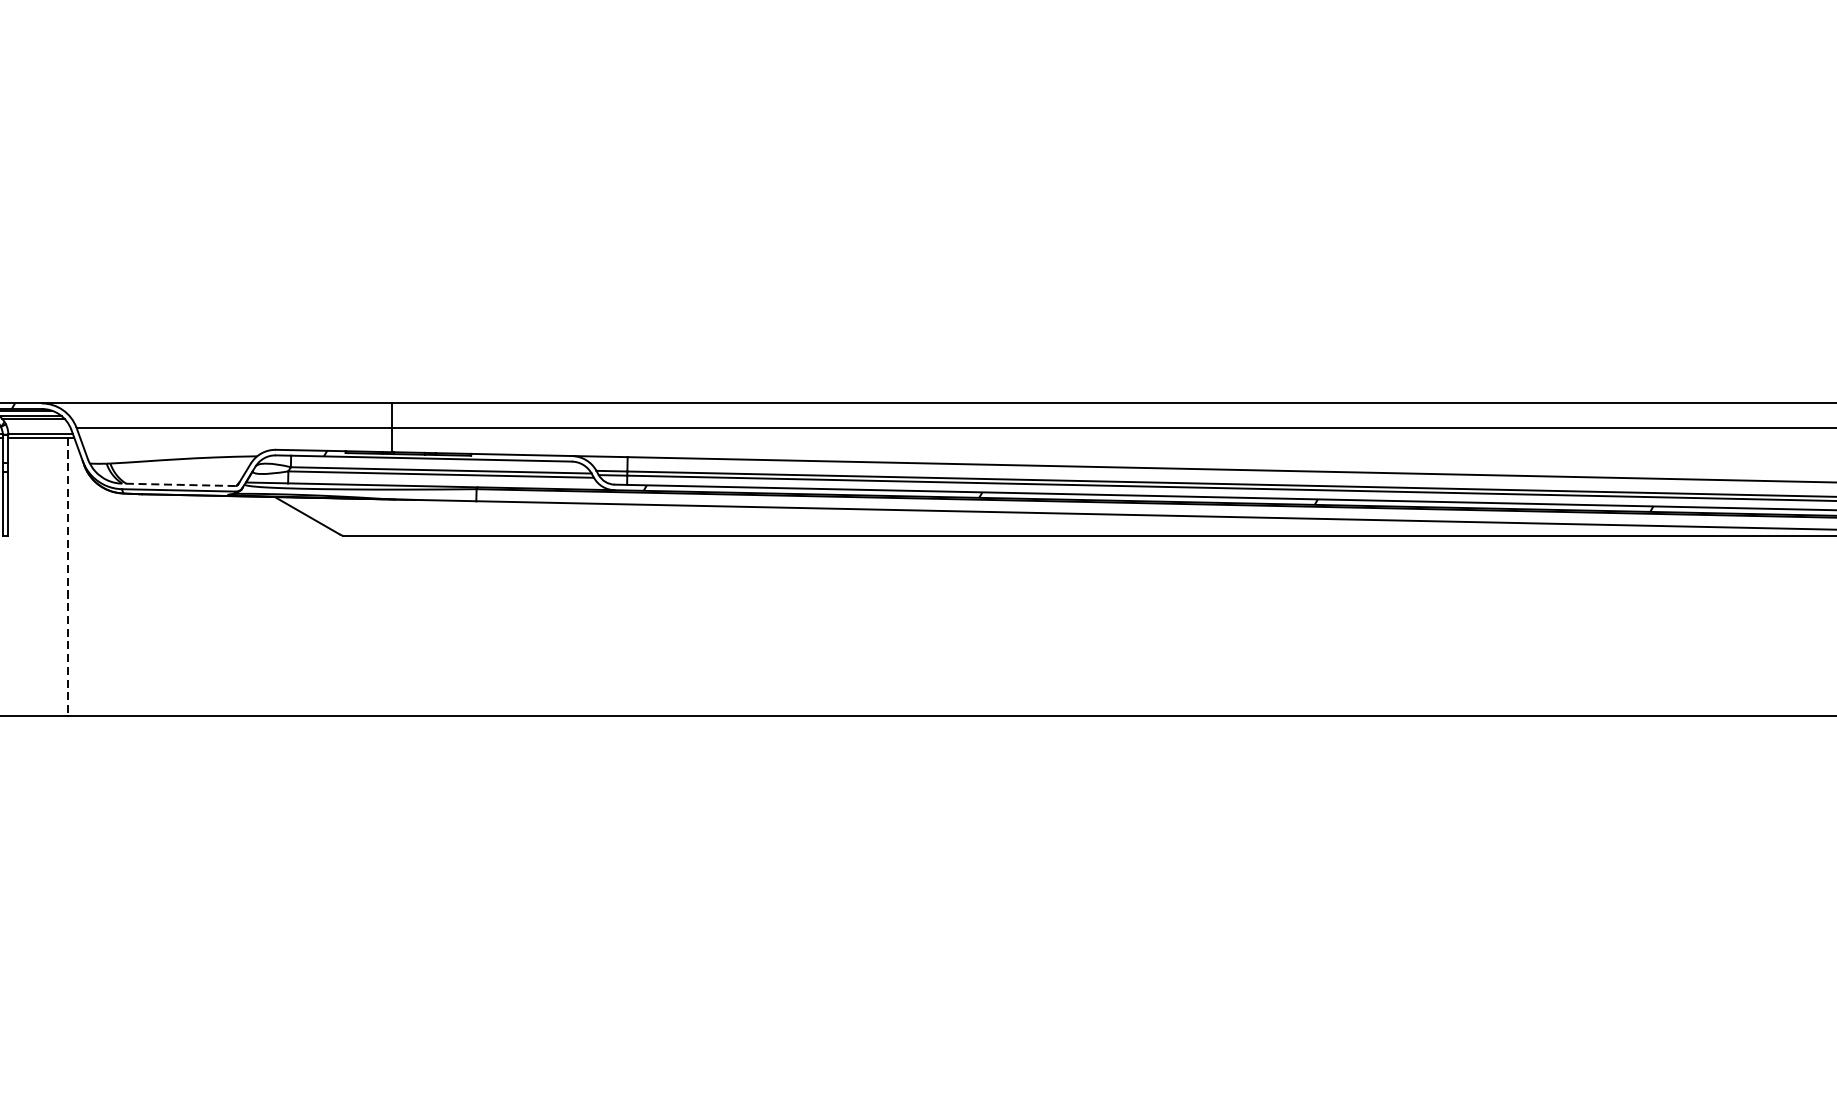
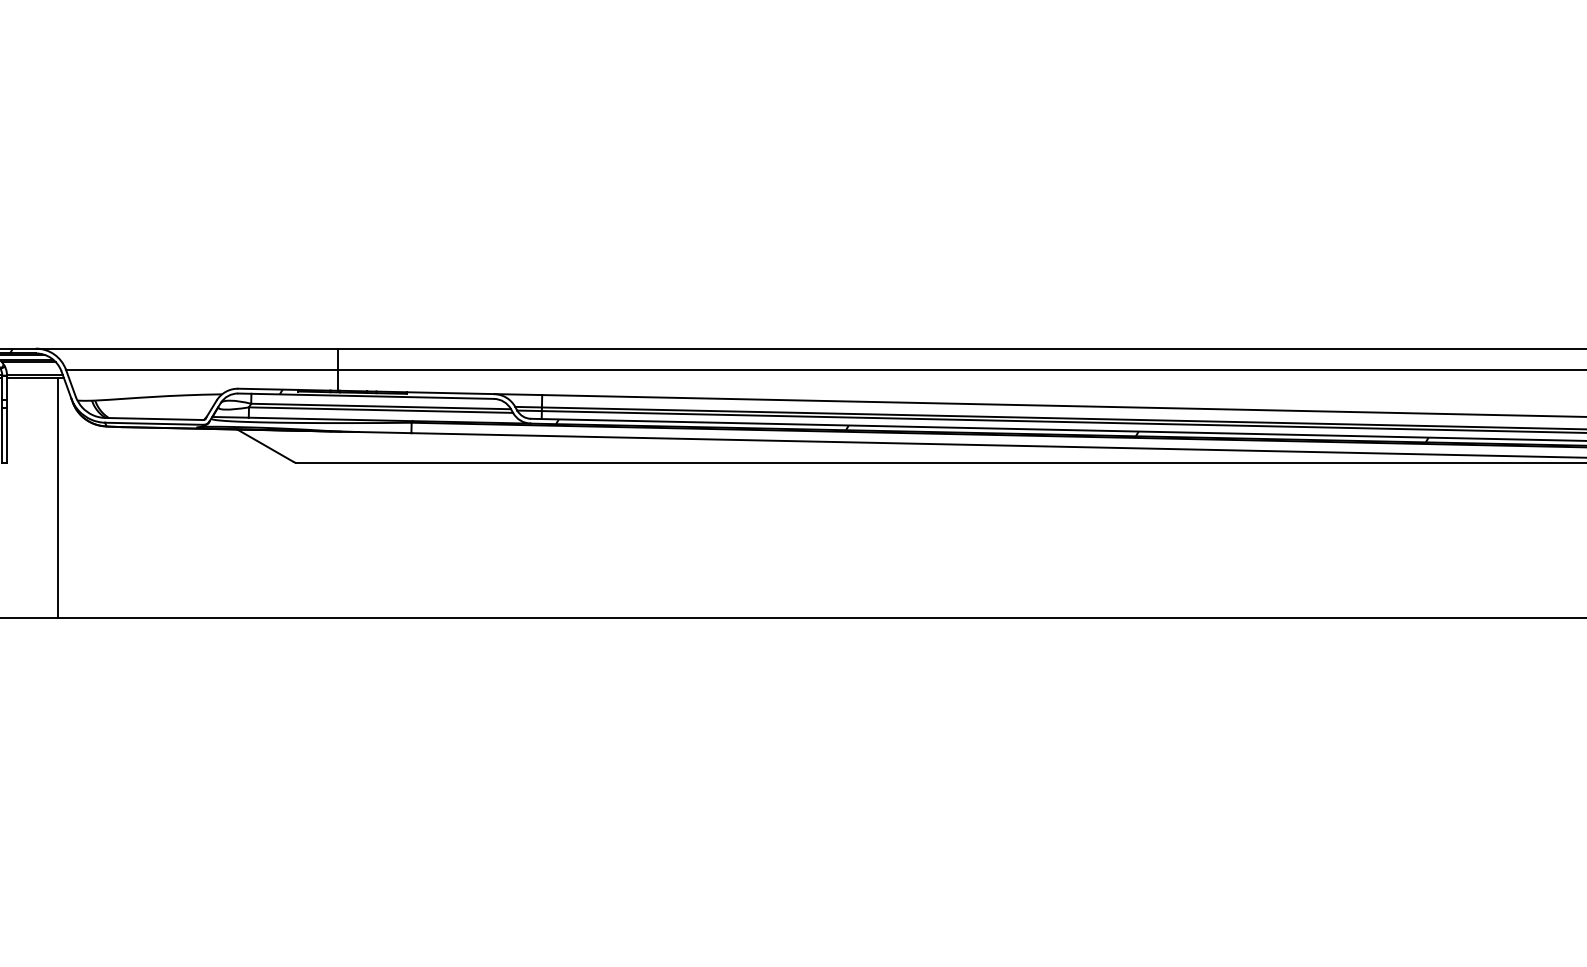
line: (177, 484) -> (153, 418), dashed -> solid
line: (67, 576) -> (58, 498), dashed -> solid

